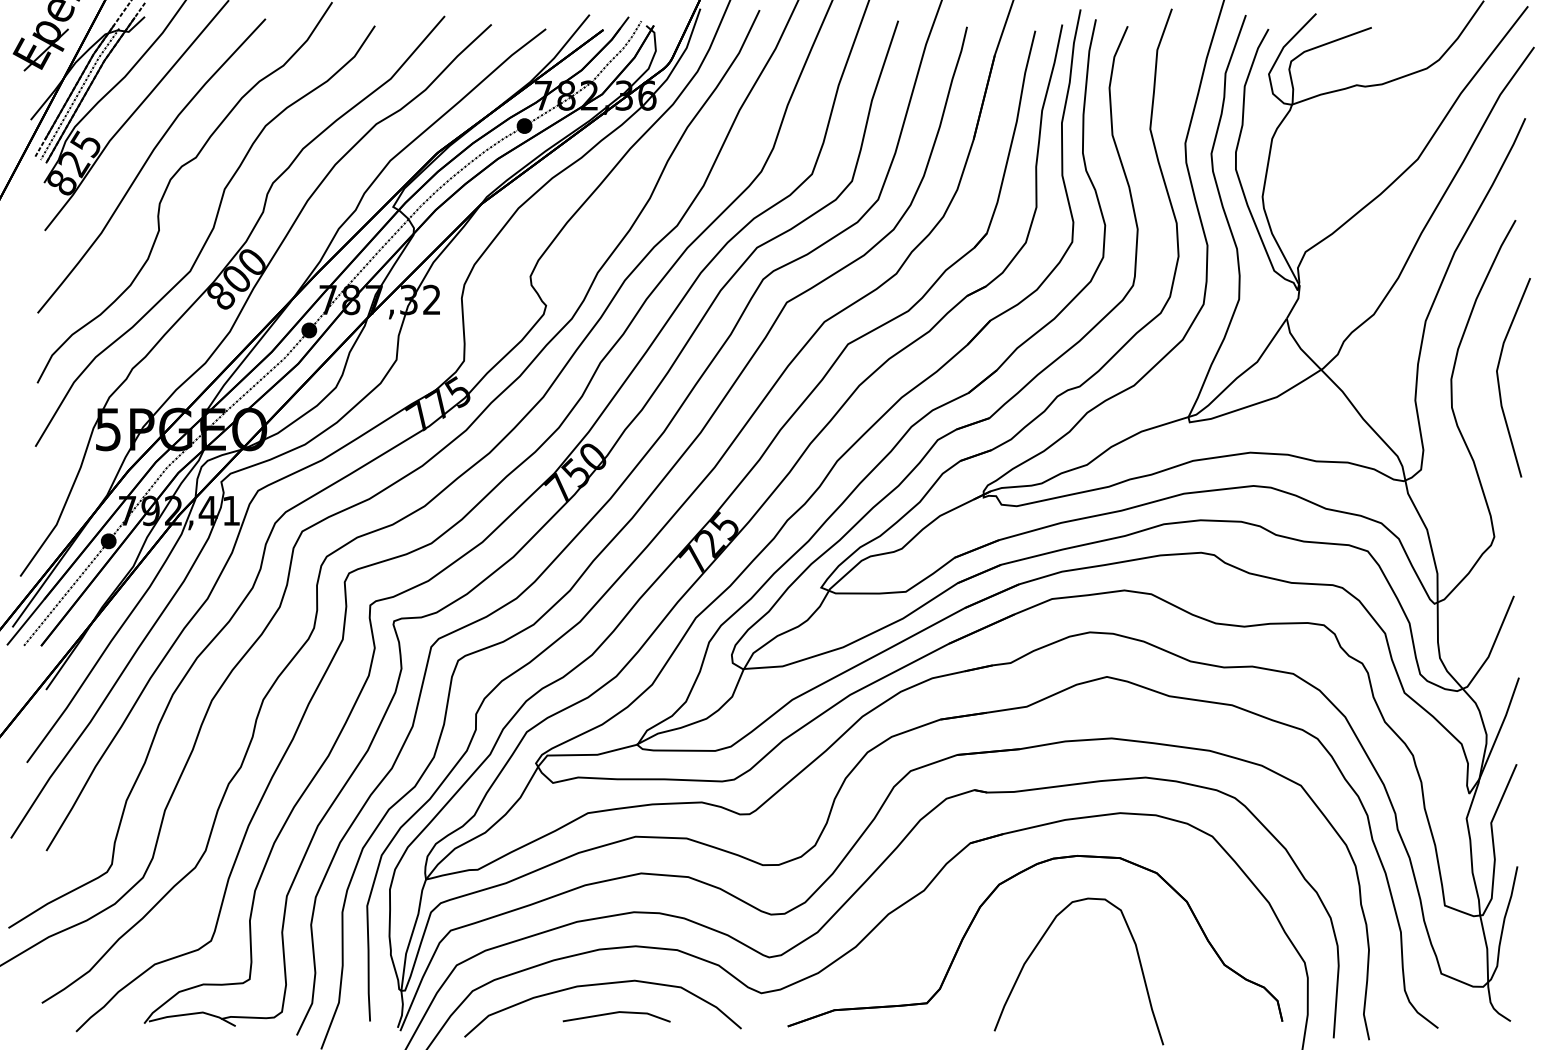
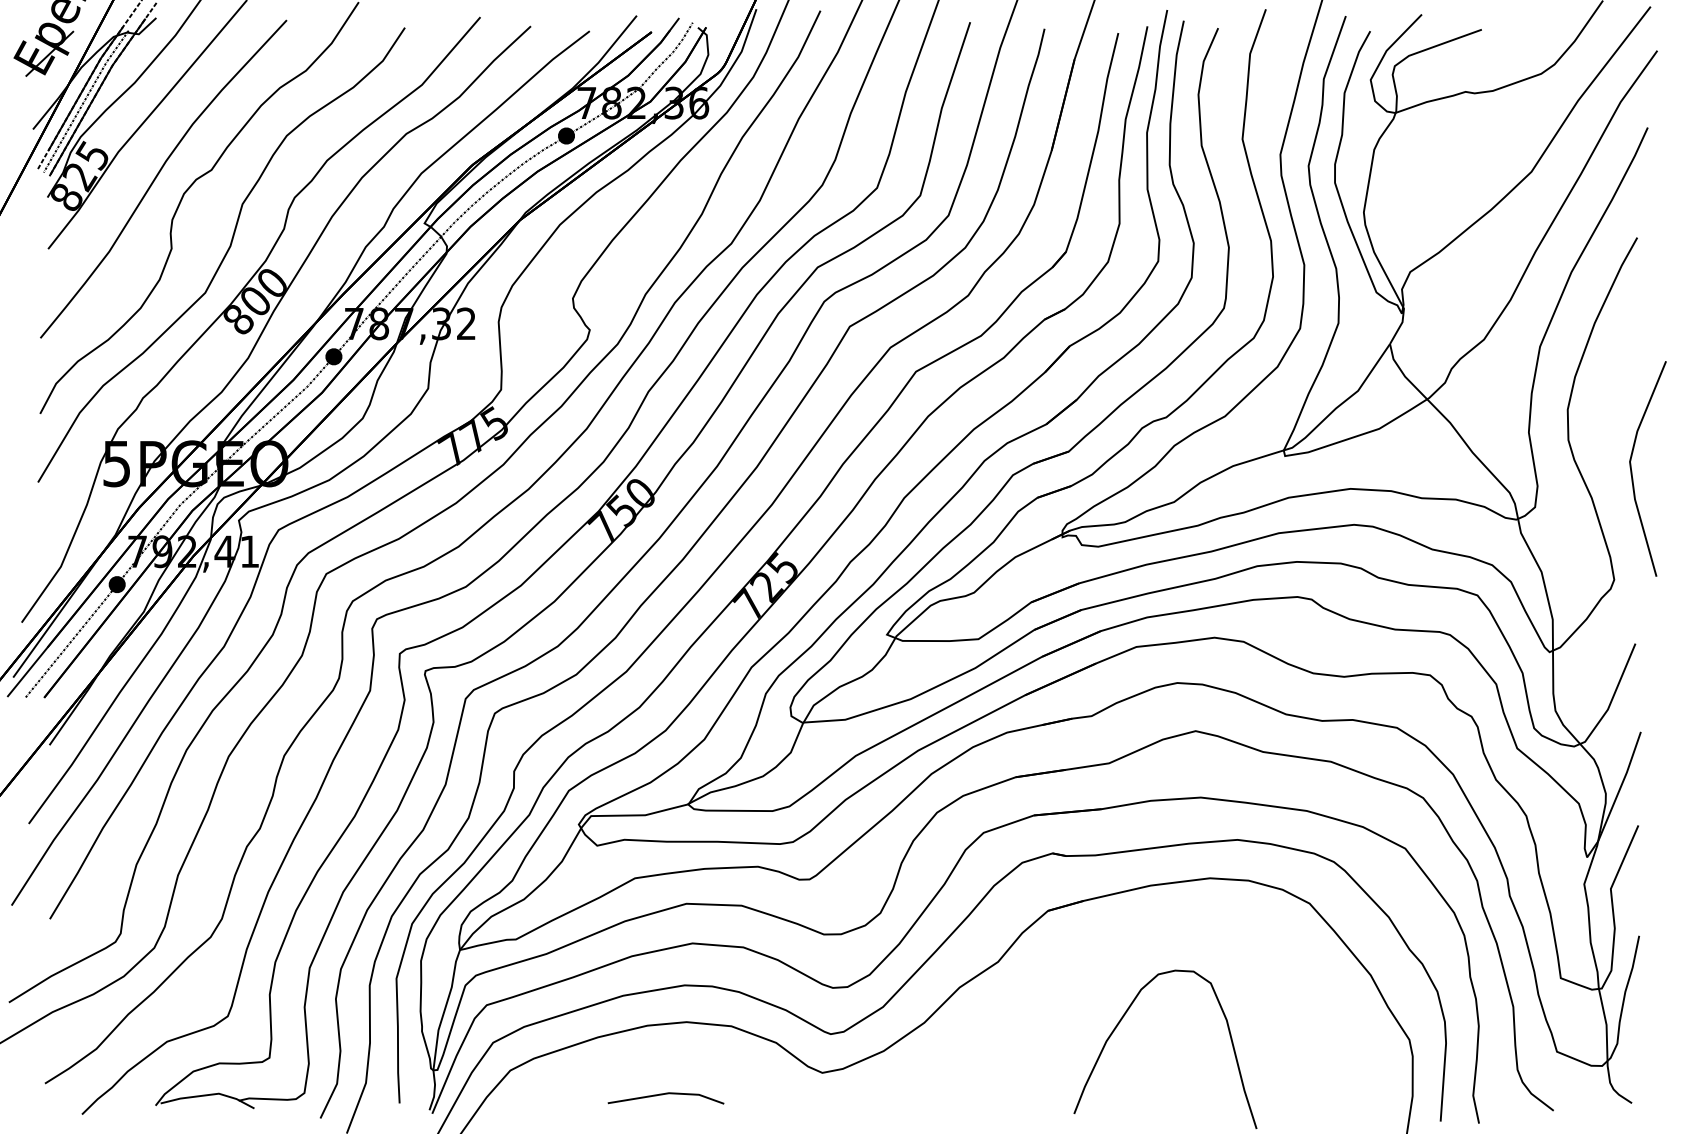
line: (1499, 379) -> (1632, 470), moved
part: (988, 899) -> (1067, 971), removed
curve: (598, 985) -> (646, 1064), removed

